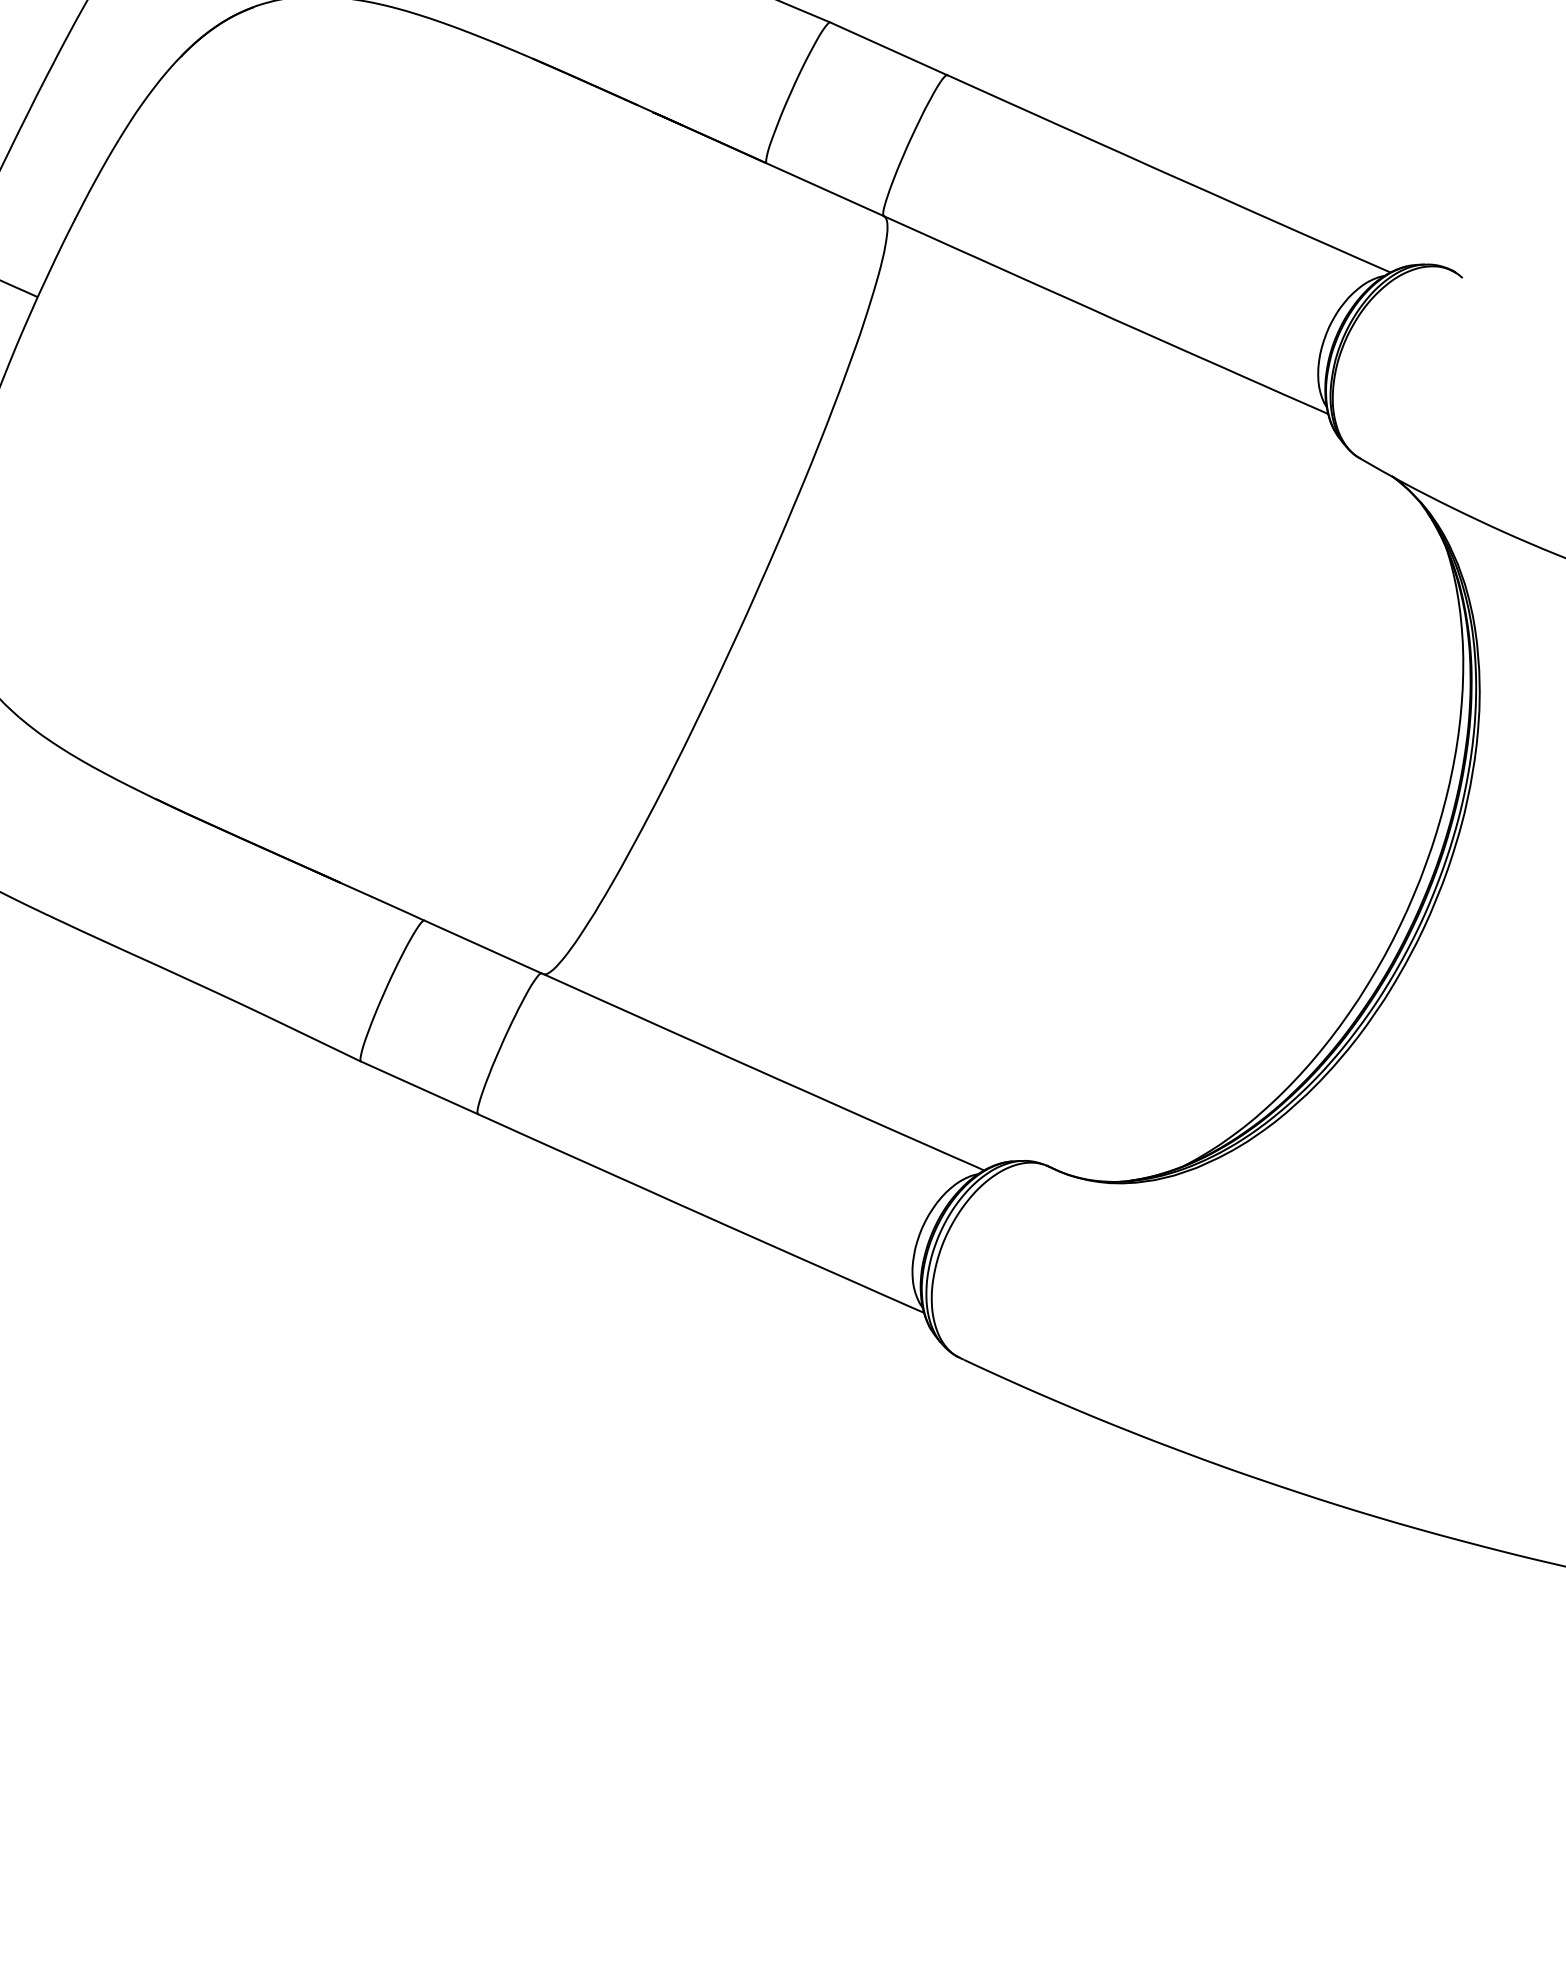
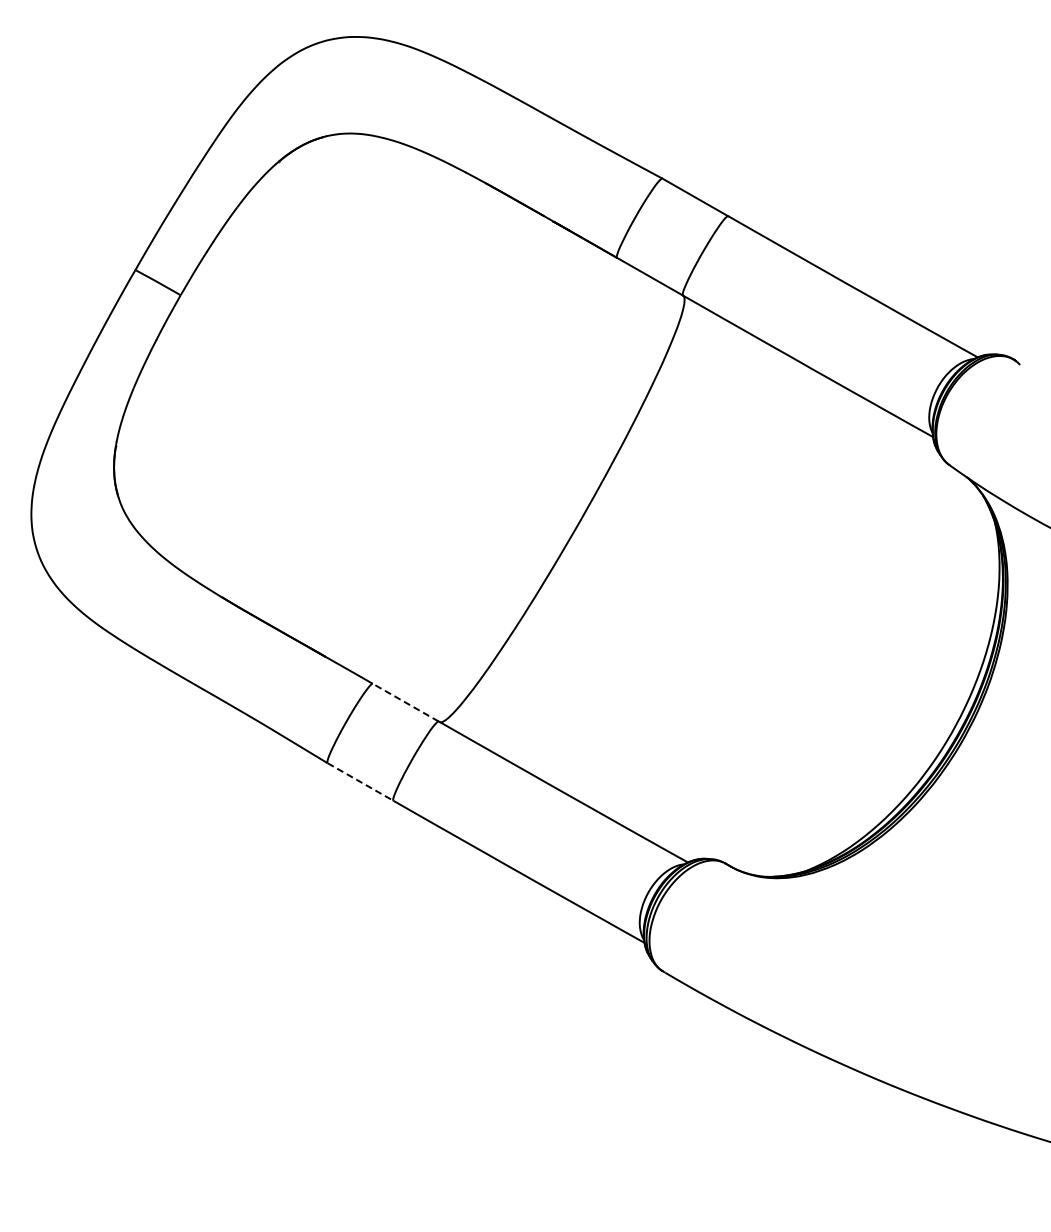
line: (482, 946) -> (405, 702), solid -> dashed
line: (419, 1087) -> (360, 781), solid -> dashed

